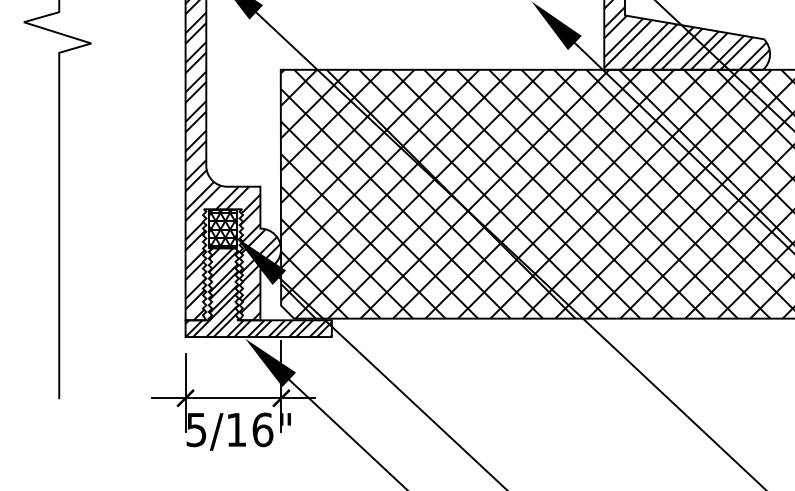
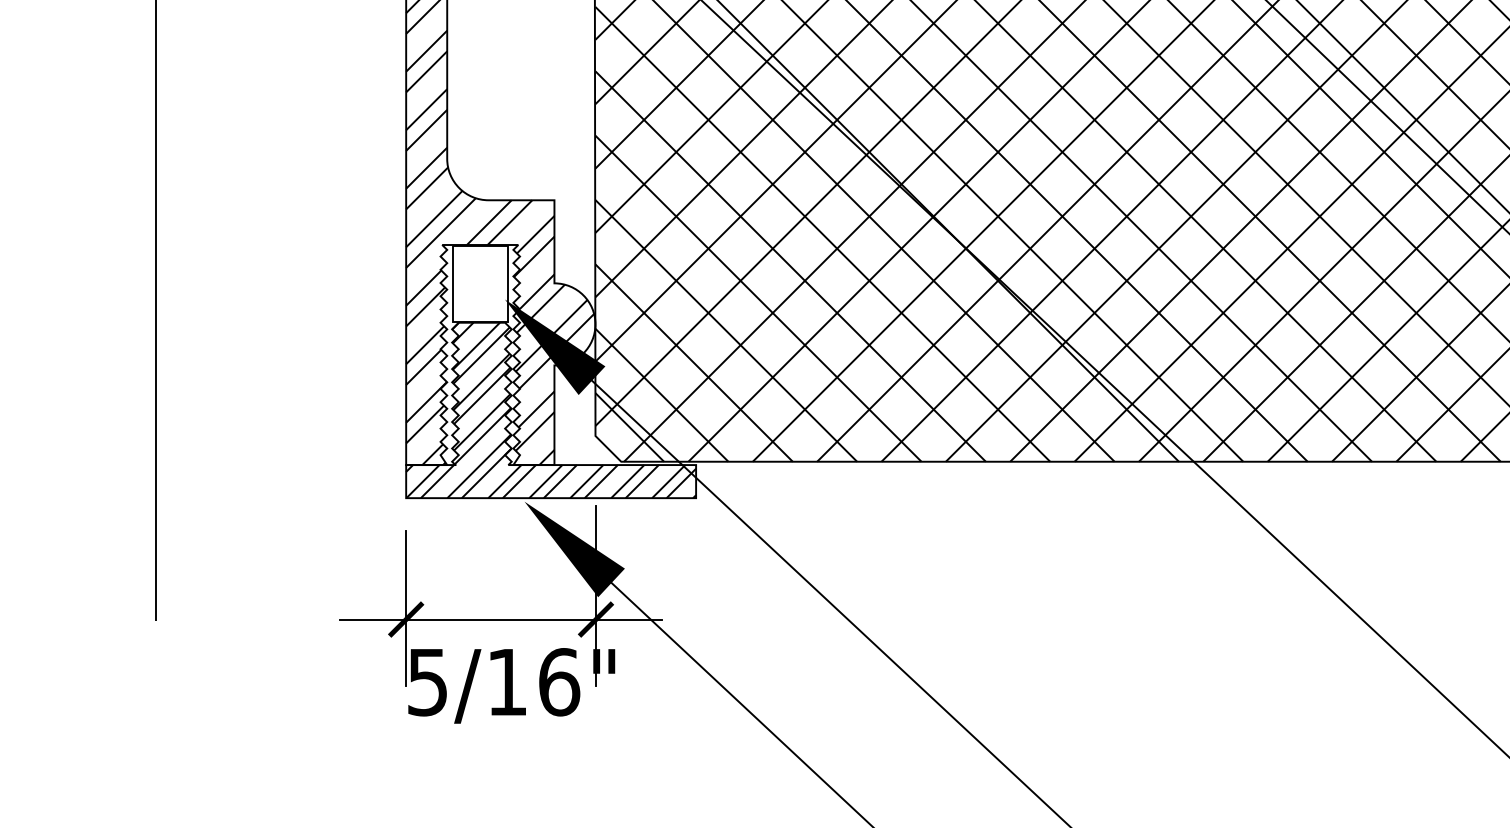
hatch: (223, 228) -> (481, 283), removed

